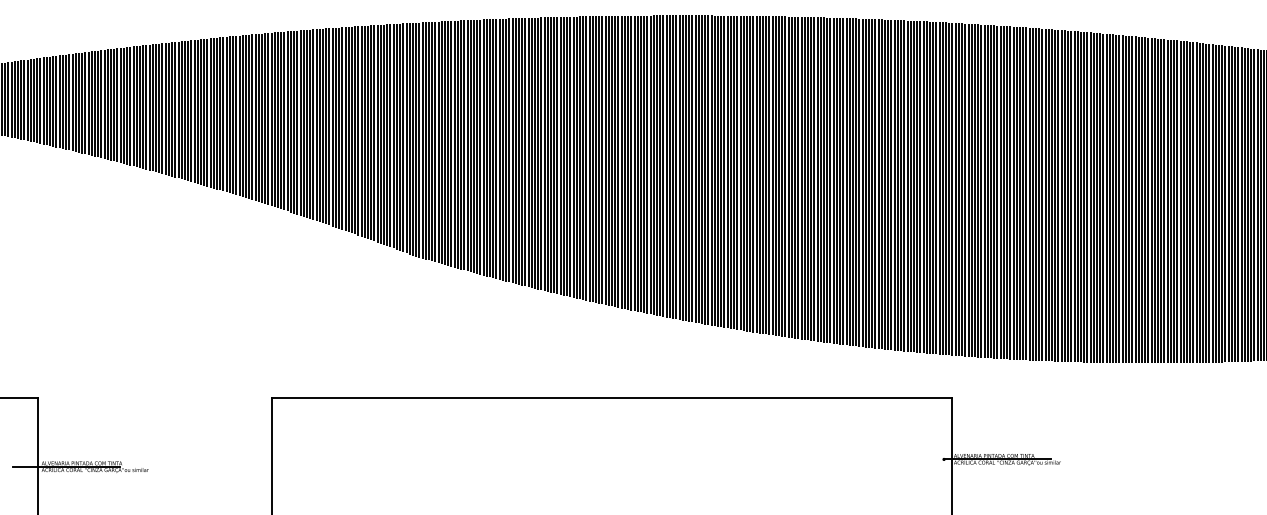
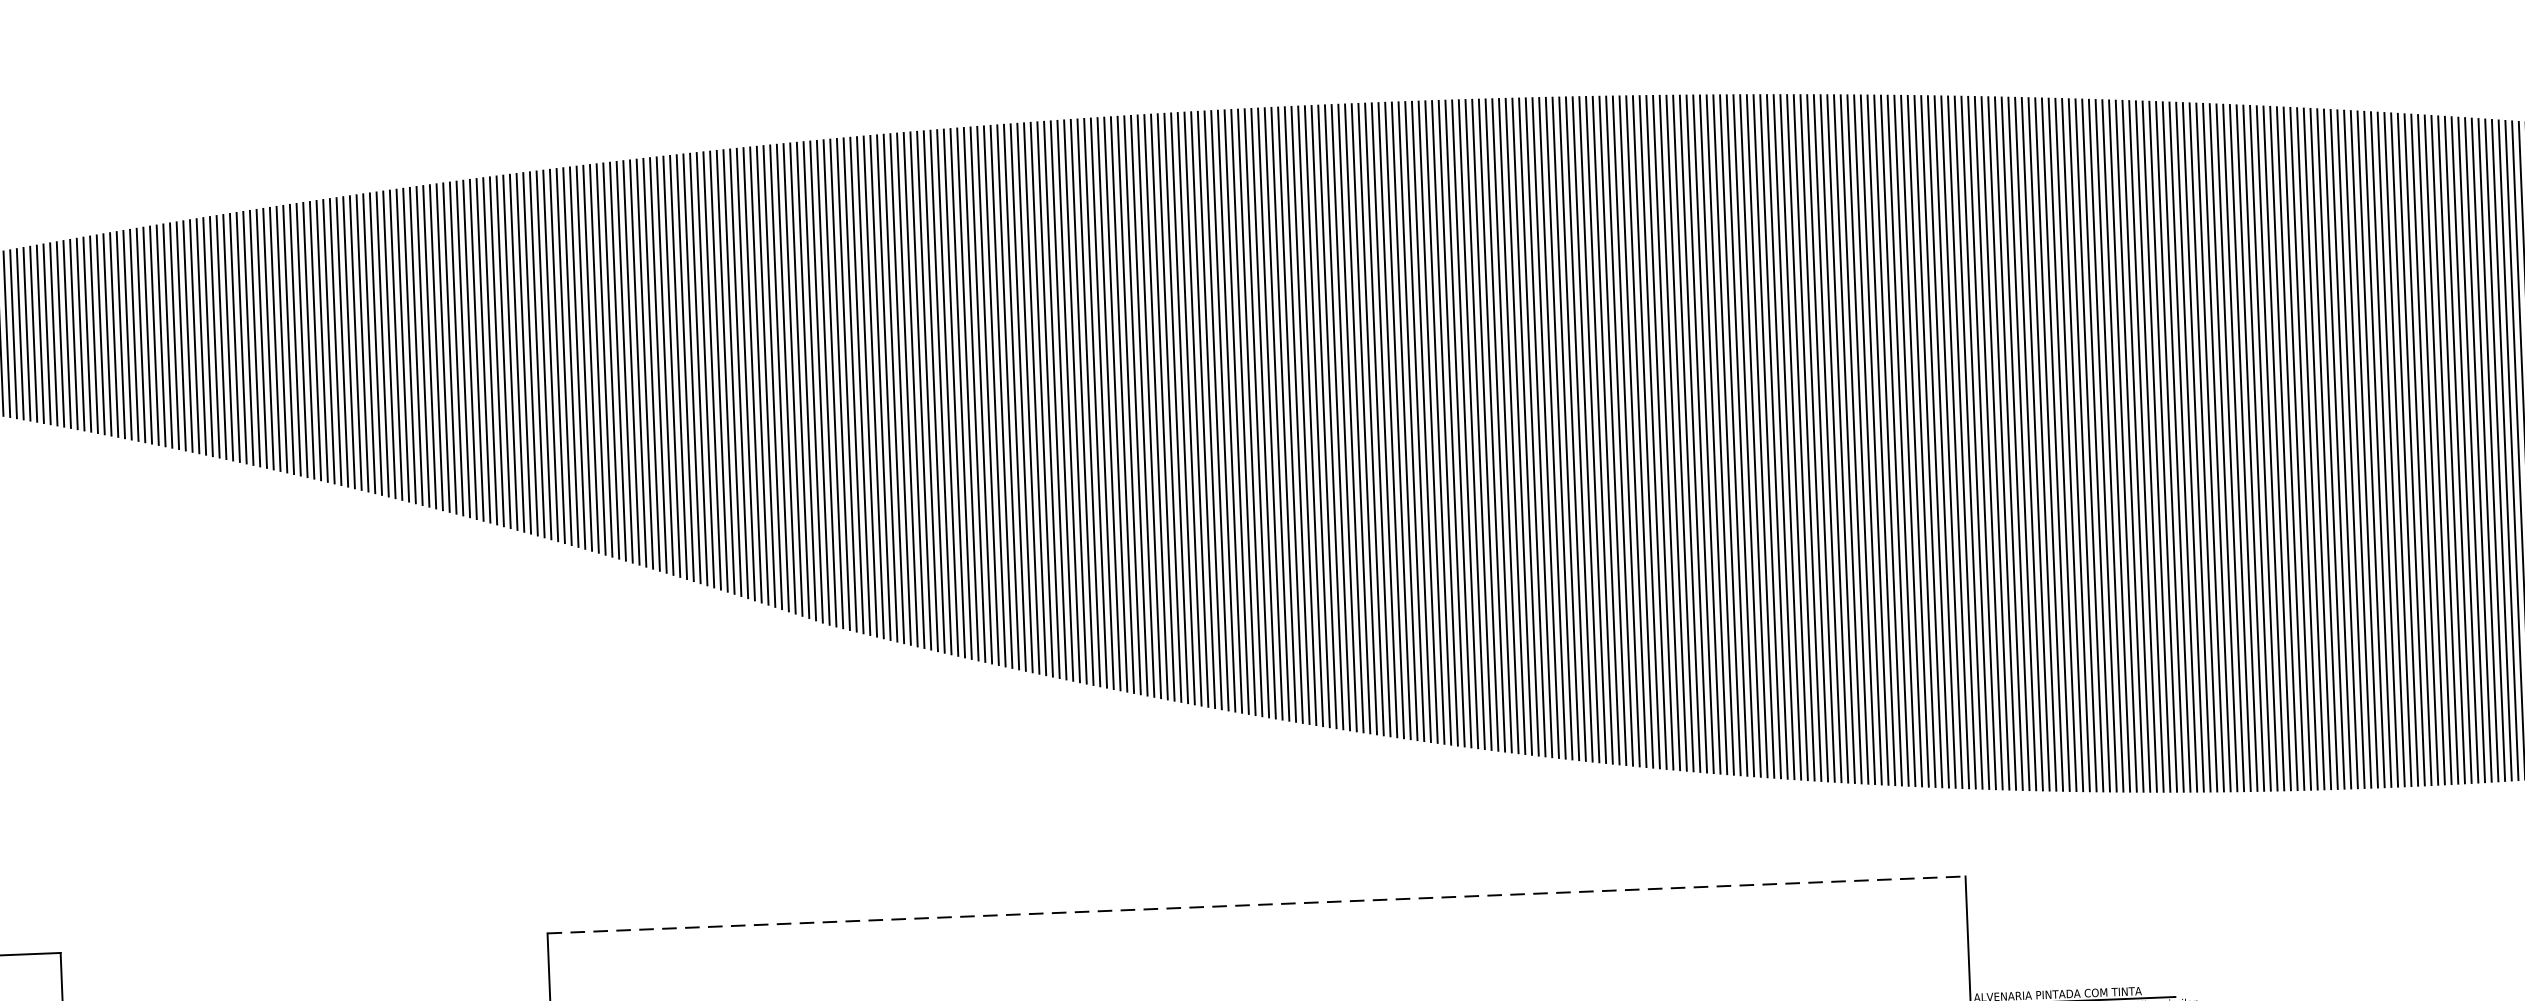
line: (612, 397) -> (1257, 904), solid -> dashed

